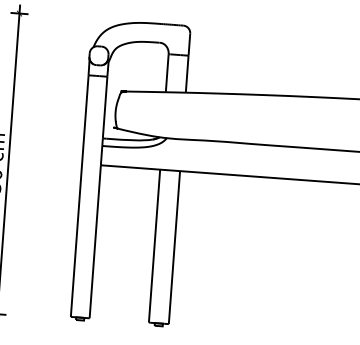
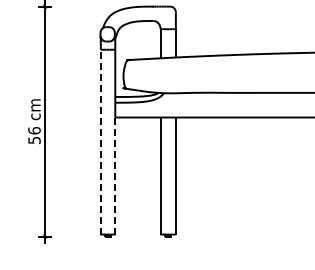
line: (79, 195) -> (100, 141), solid -> dashed
line: (95, 242) -> (115, 176), solid -> dashed

